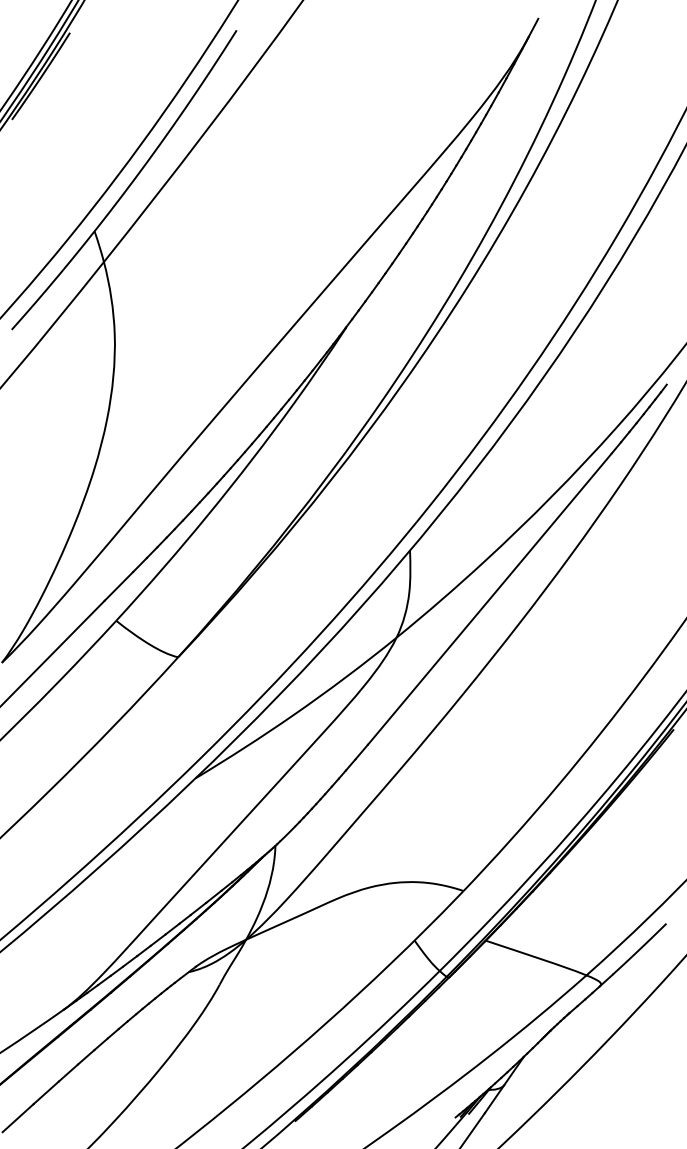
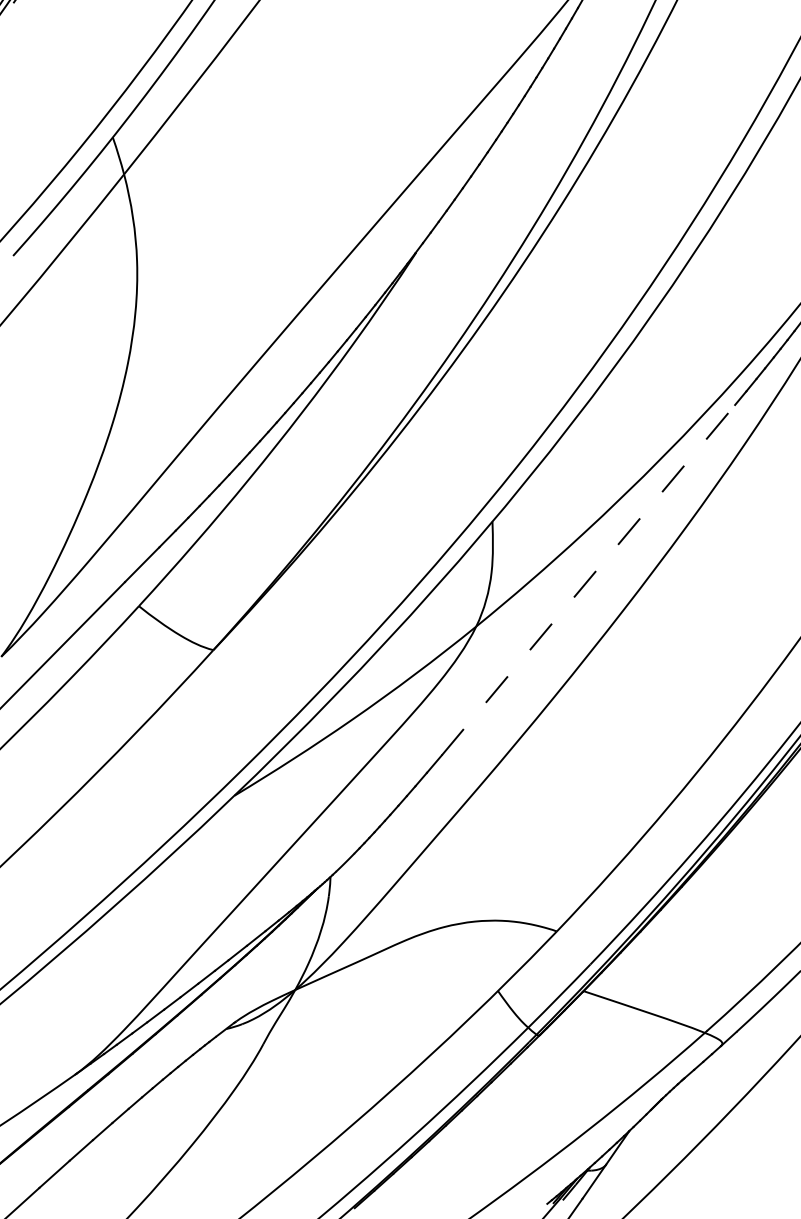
line: (489, 599) -> (588, 580), solid -> dashed

